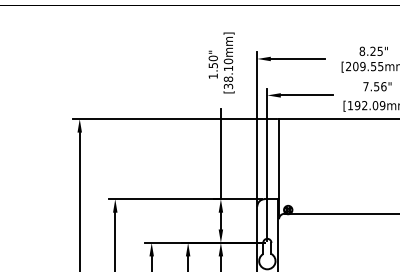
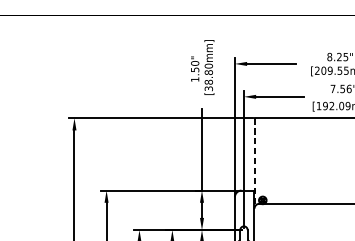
text: (228, 68) -> (208, 72), [38.10mm] -> [38.80mm]
line: (279, 166) -> (254, 161), solid -> dashed

